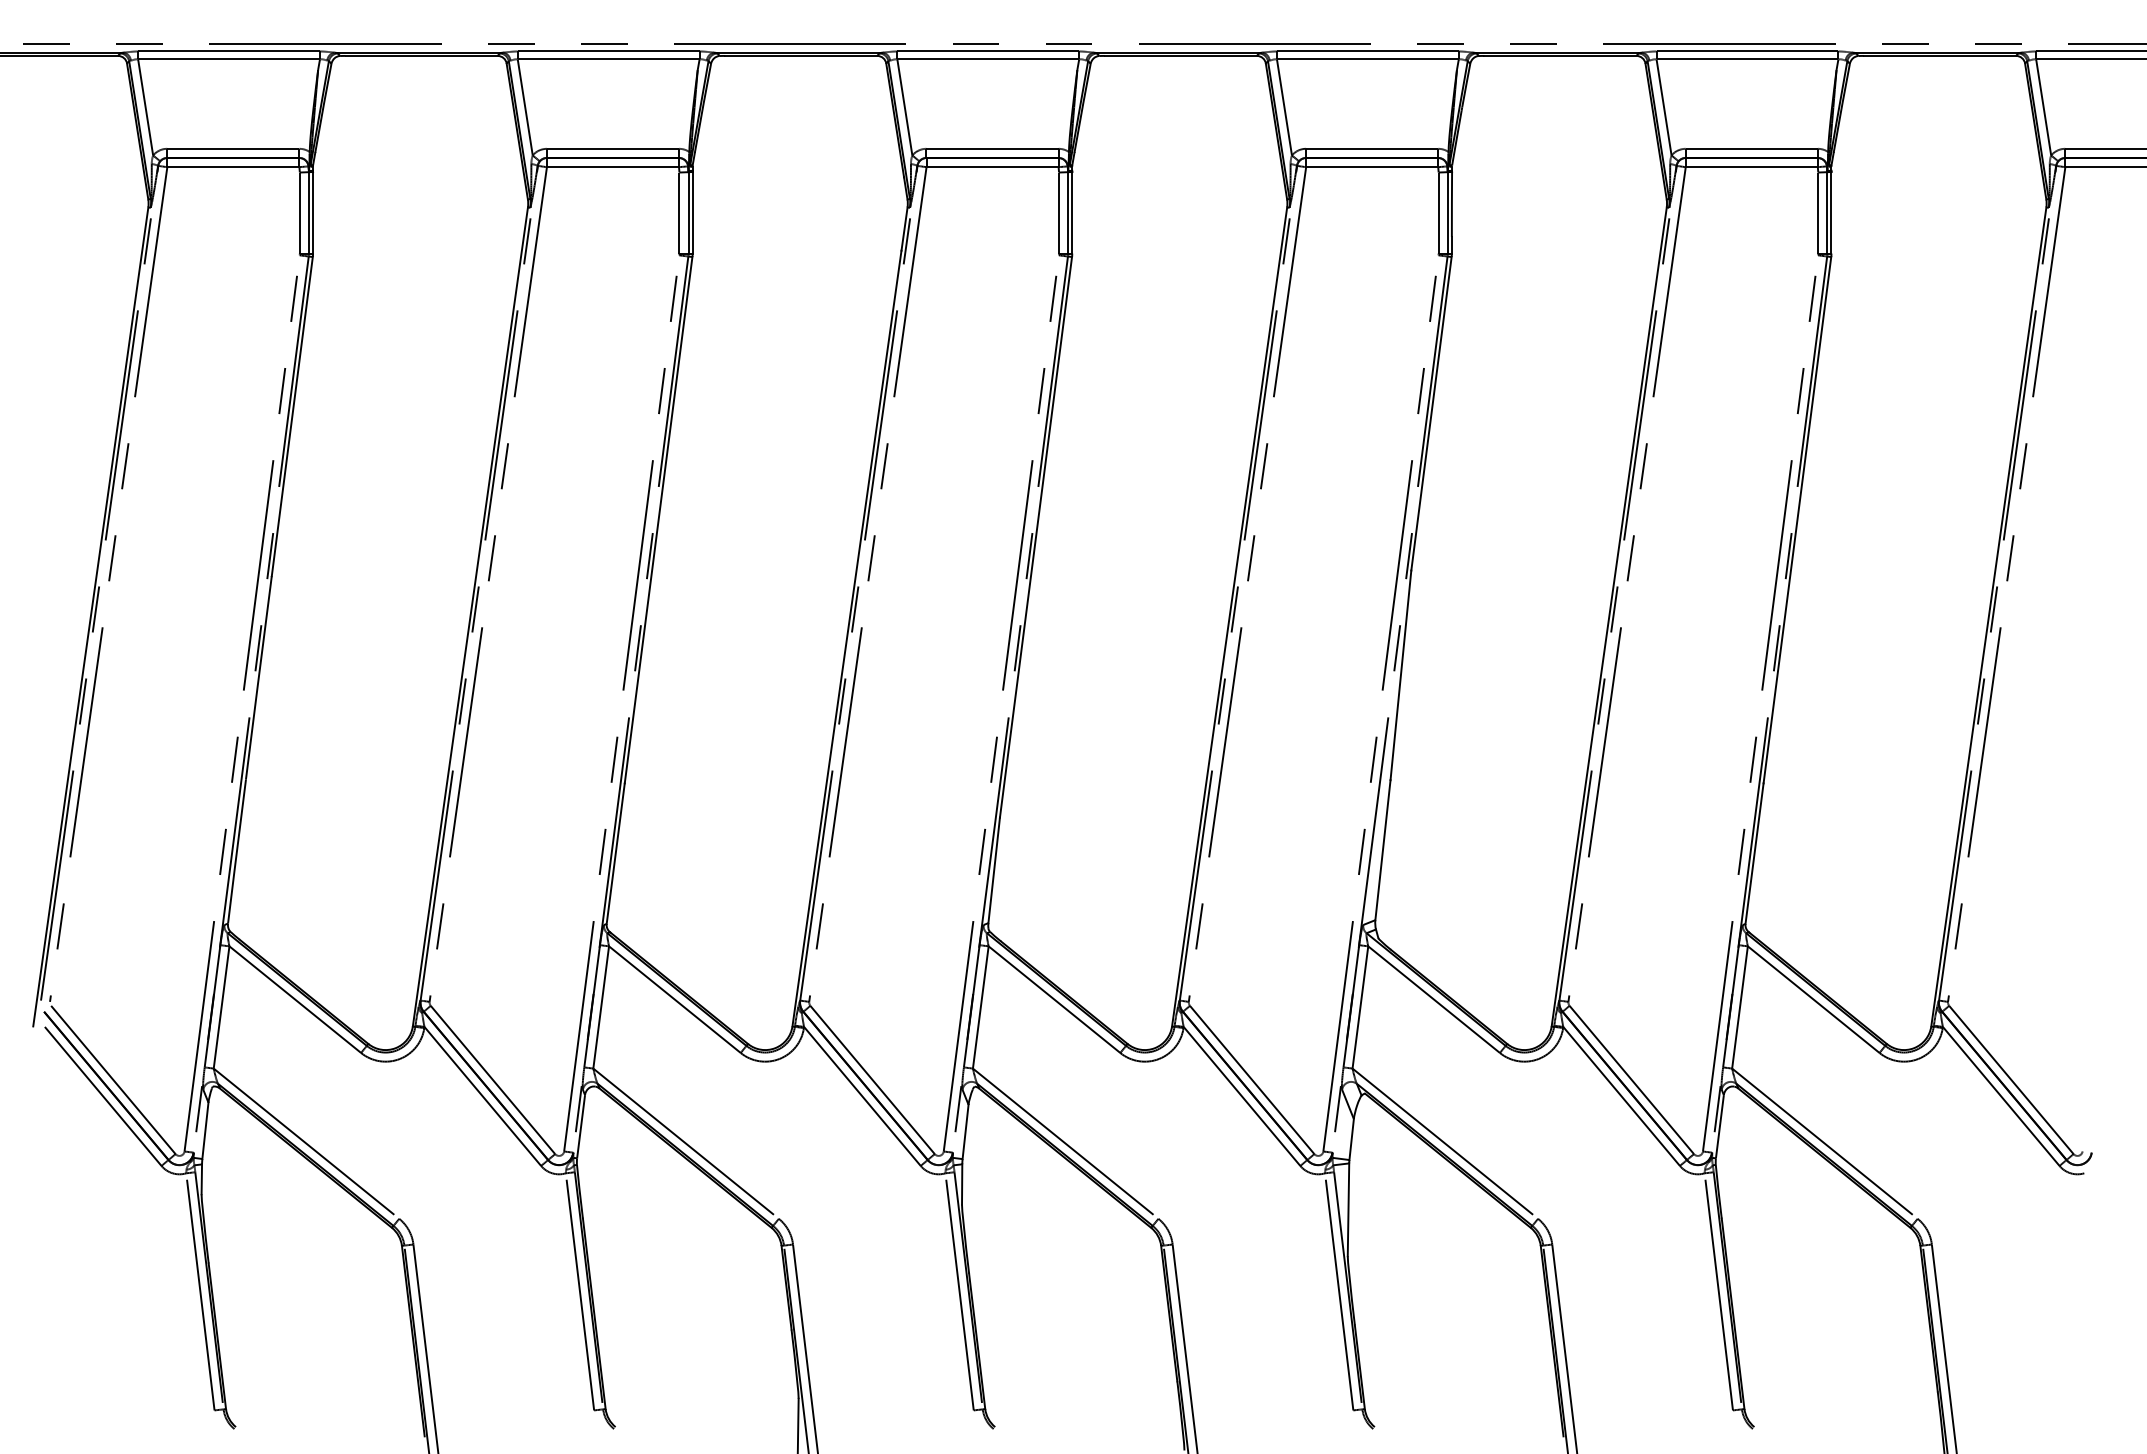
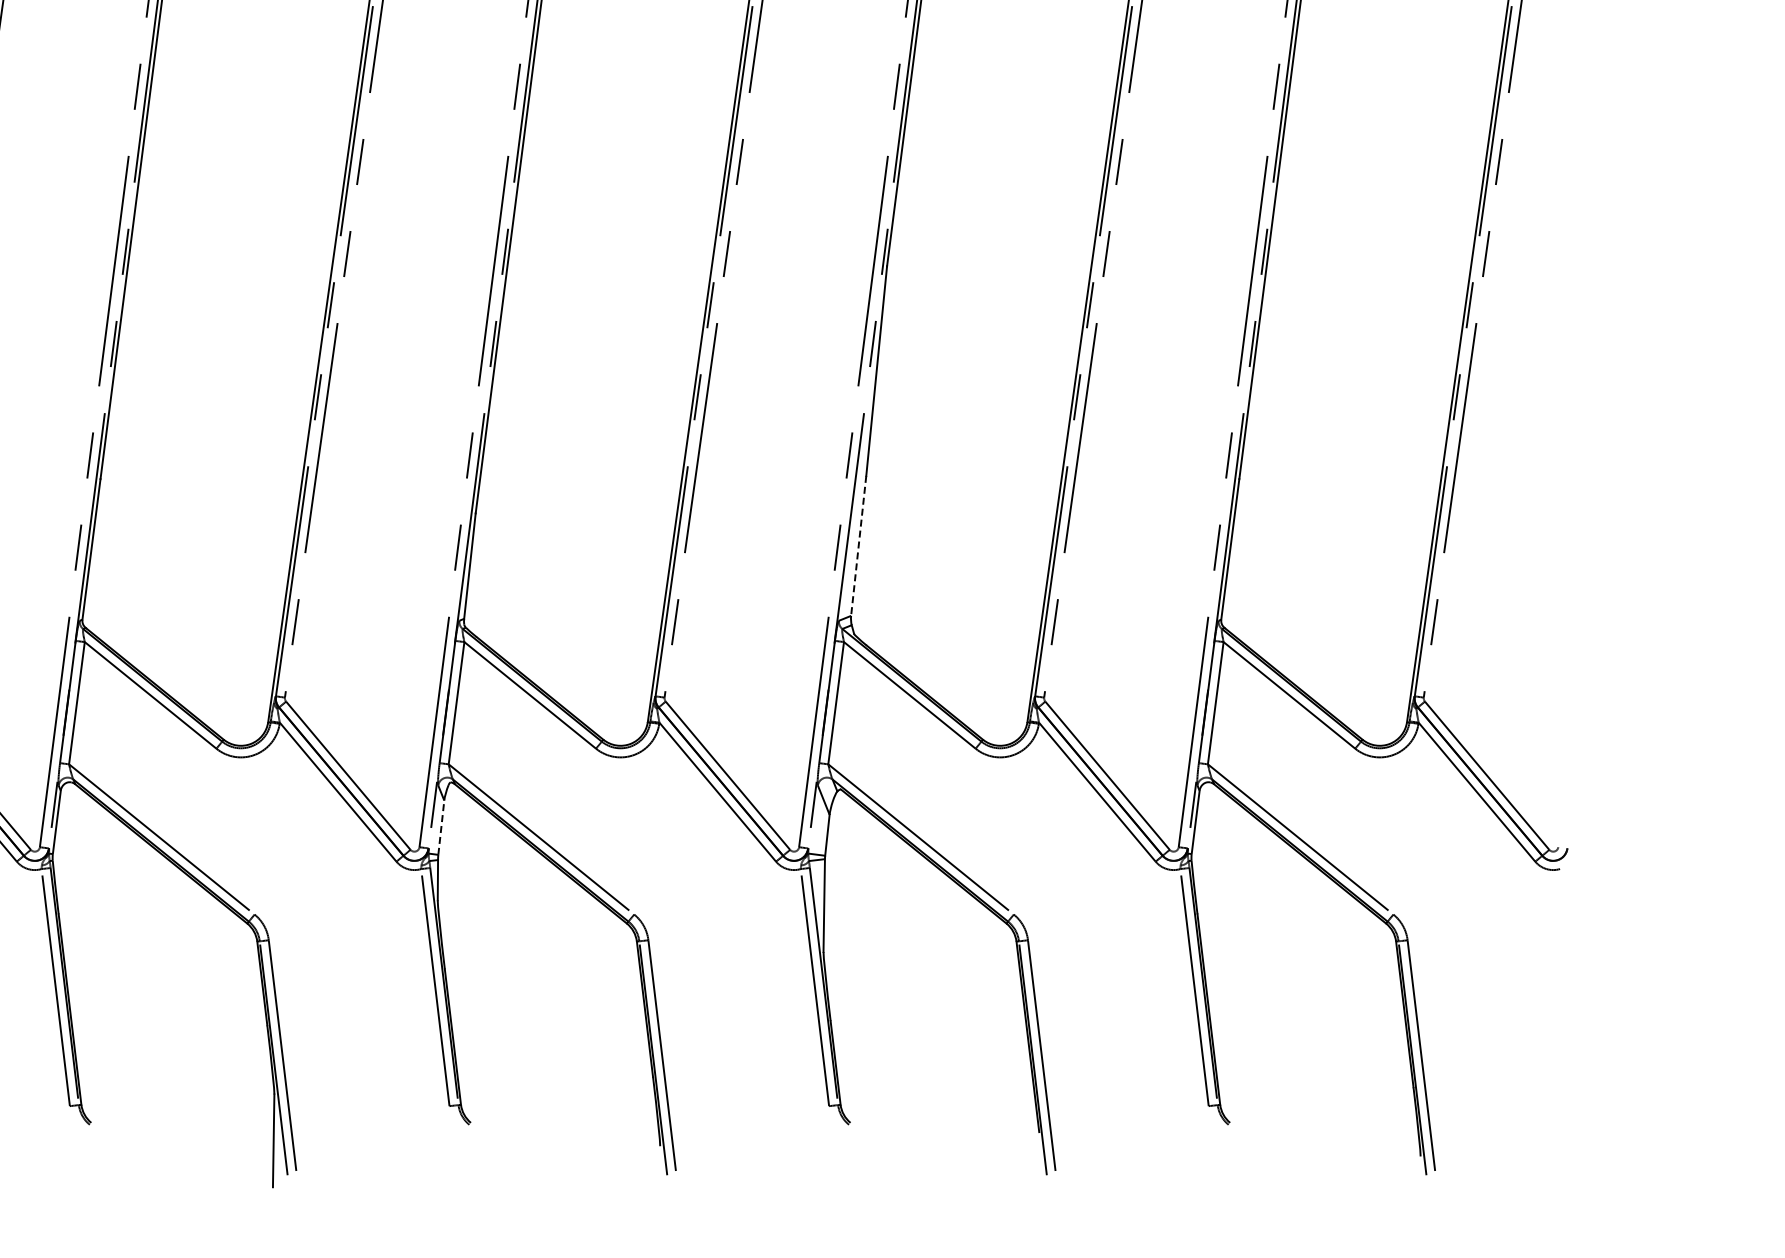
line: (1382, 850) -> (858, 546), solid -> dashed
line: (965, 1131) -> (441, 827), solid -> dashed

